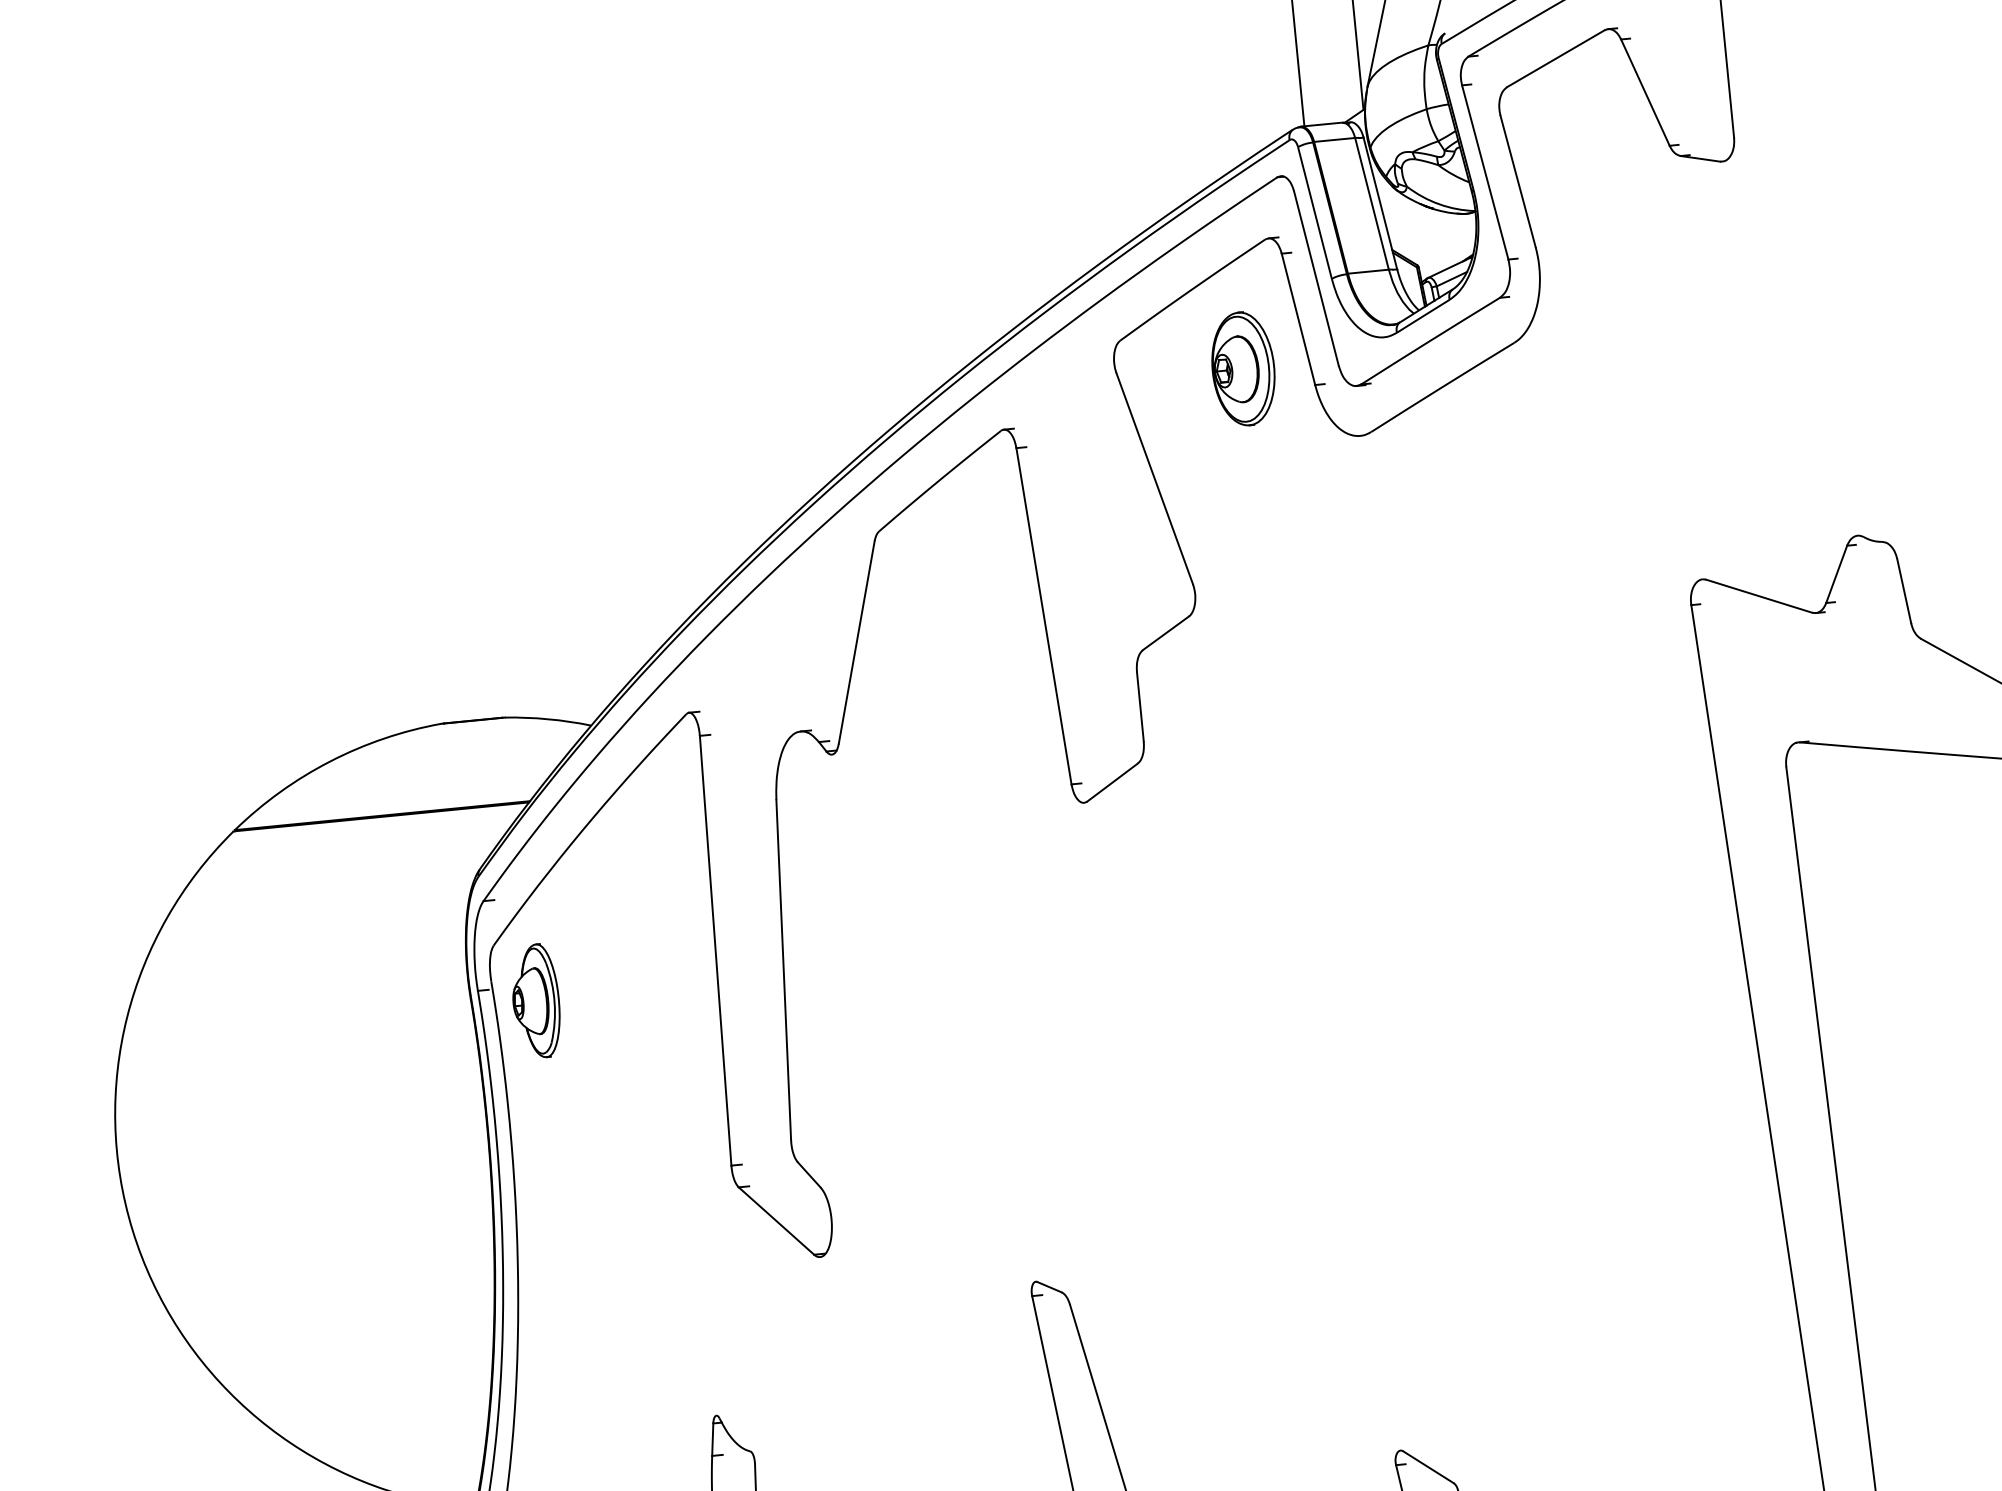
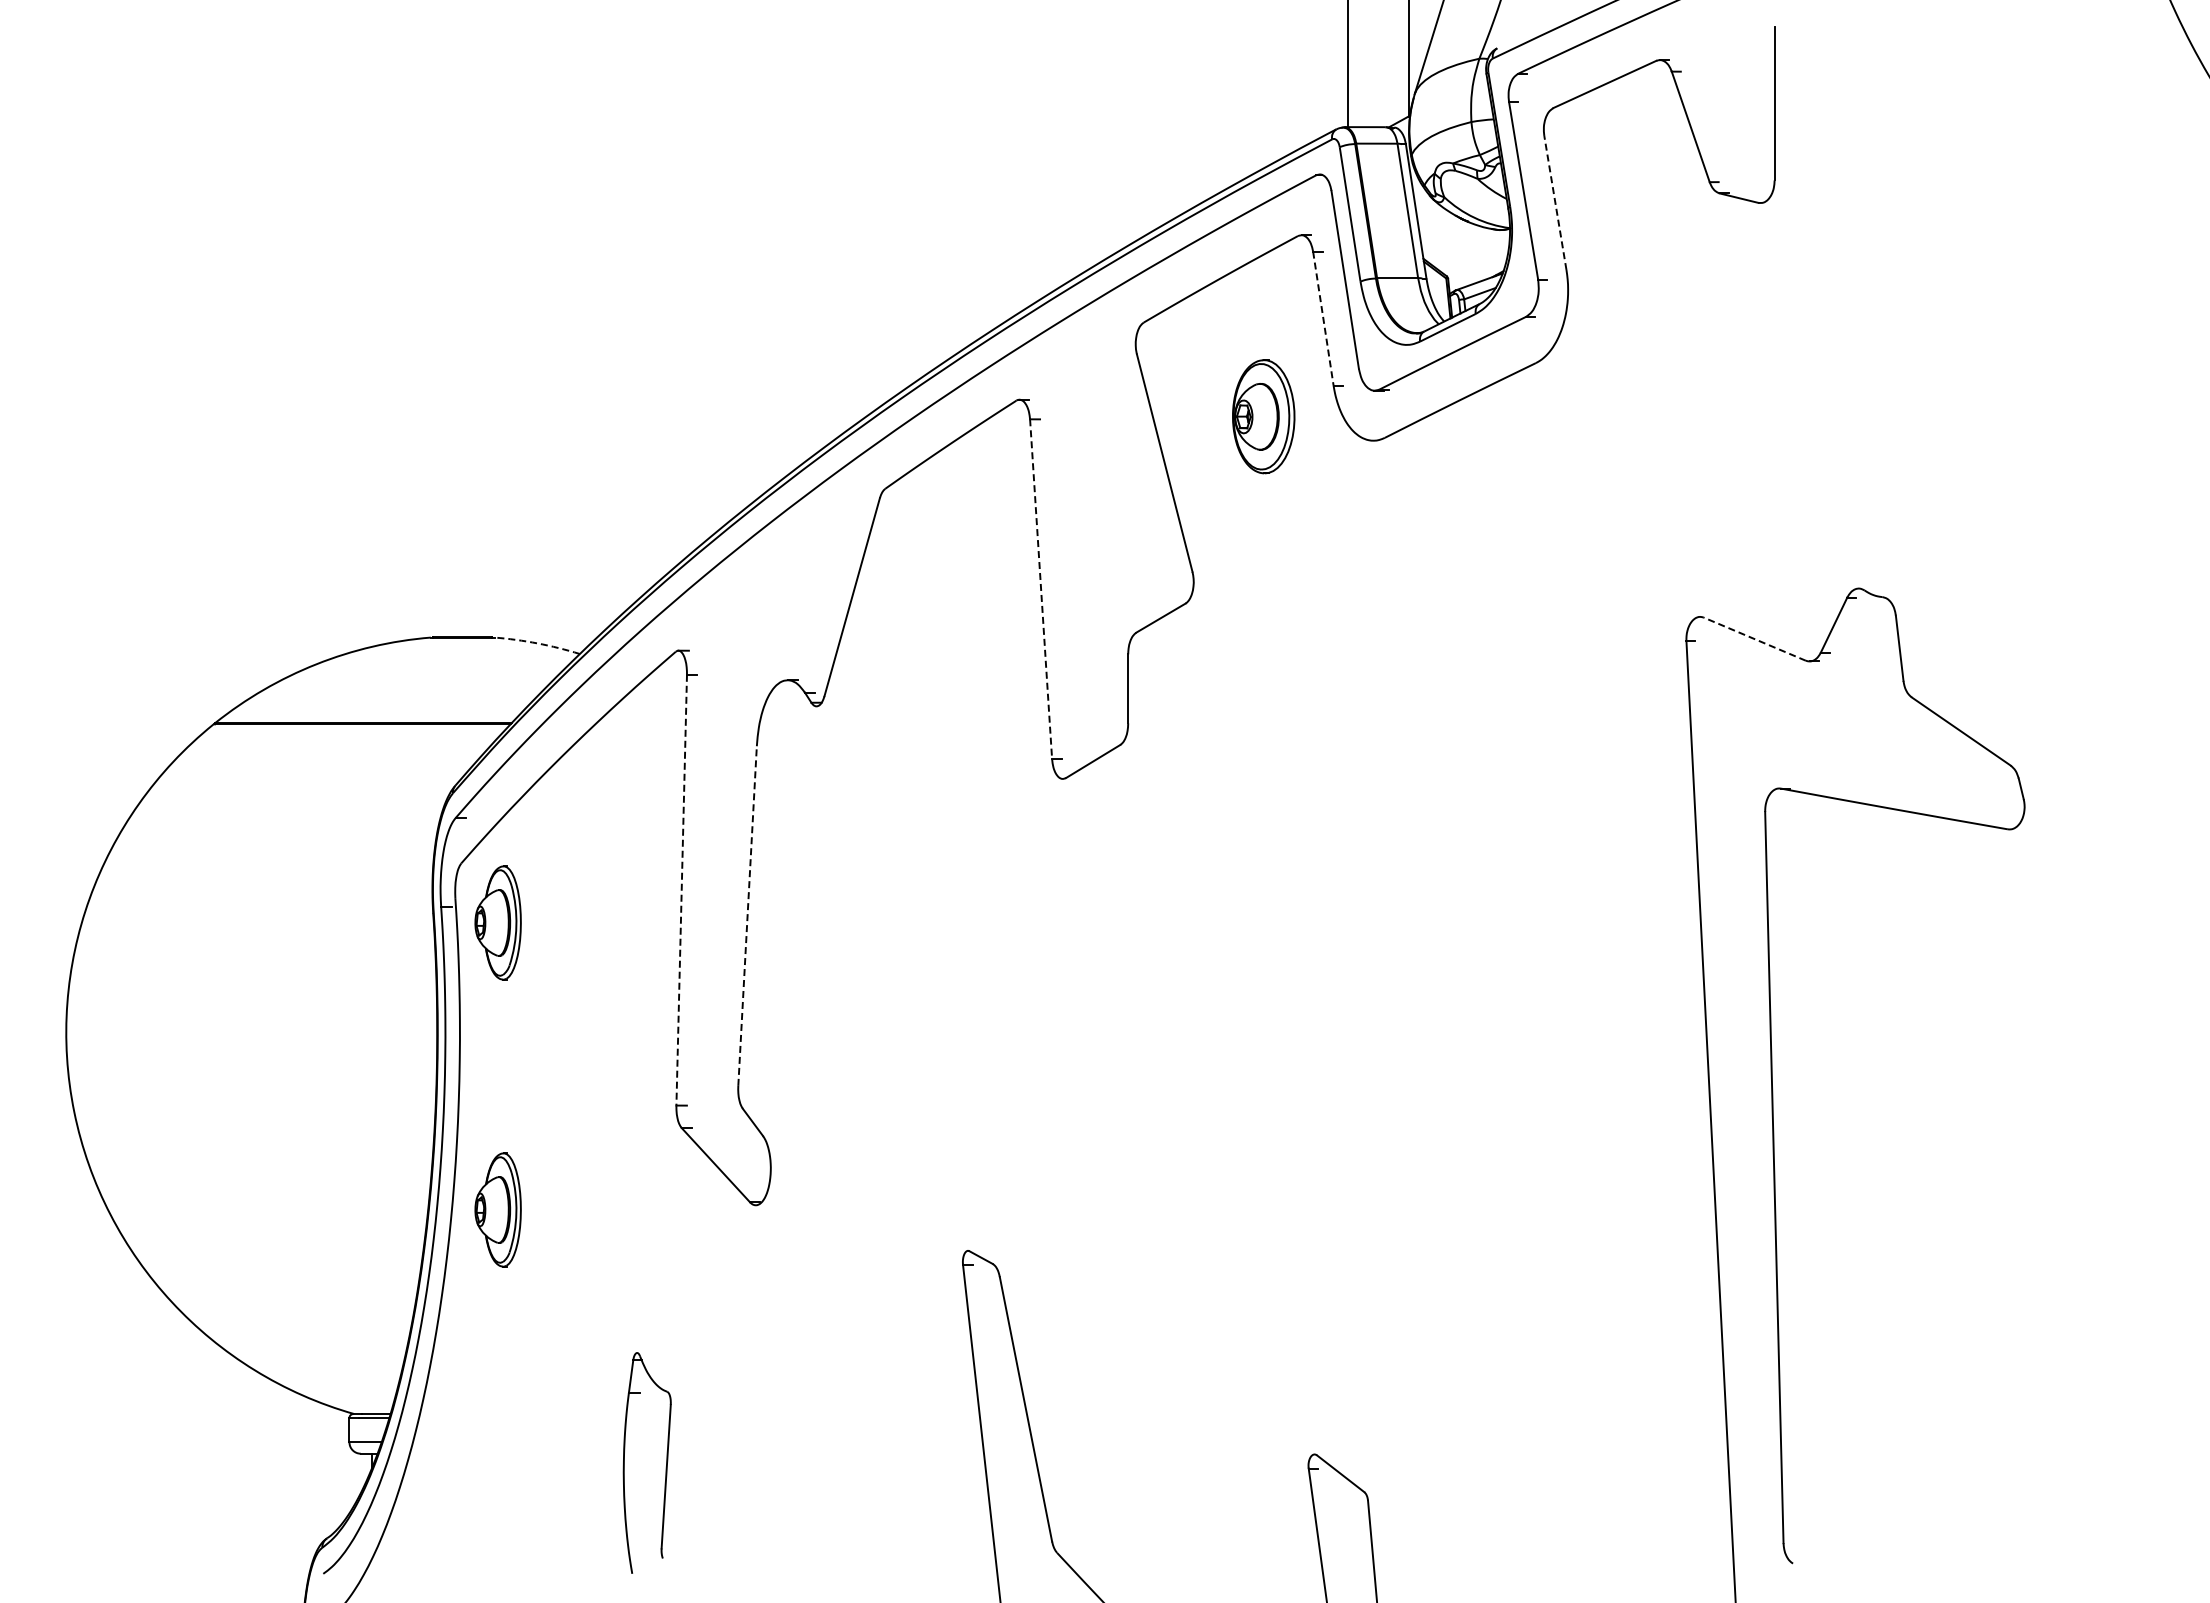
line: (1518, 181) -> (1555, 202), solid -> dashed
line: (1298, 319) -> (1323, 318), solid -> dashed
part: (1243, 368) -> (1263, 416), moved
line: (1758, 595) -> (1754, 638), solid -> dashed
line: (1044, 616) -> (1041, 589), solid -> dashed
arc: (548, 719) -> (537, 643), solid -> dashed
line: (715, 951) -> (681, 890), solid -> dashed
line: (783, 969) -> (747, 915), solid -> dashed
part: (563, 1286) -> (497, 1209), added

